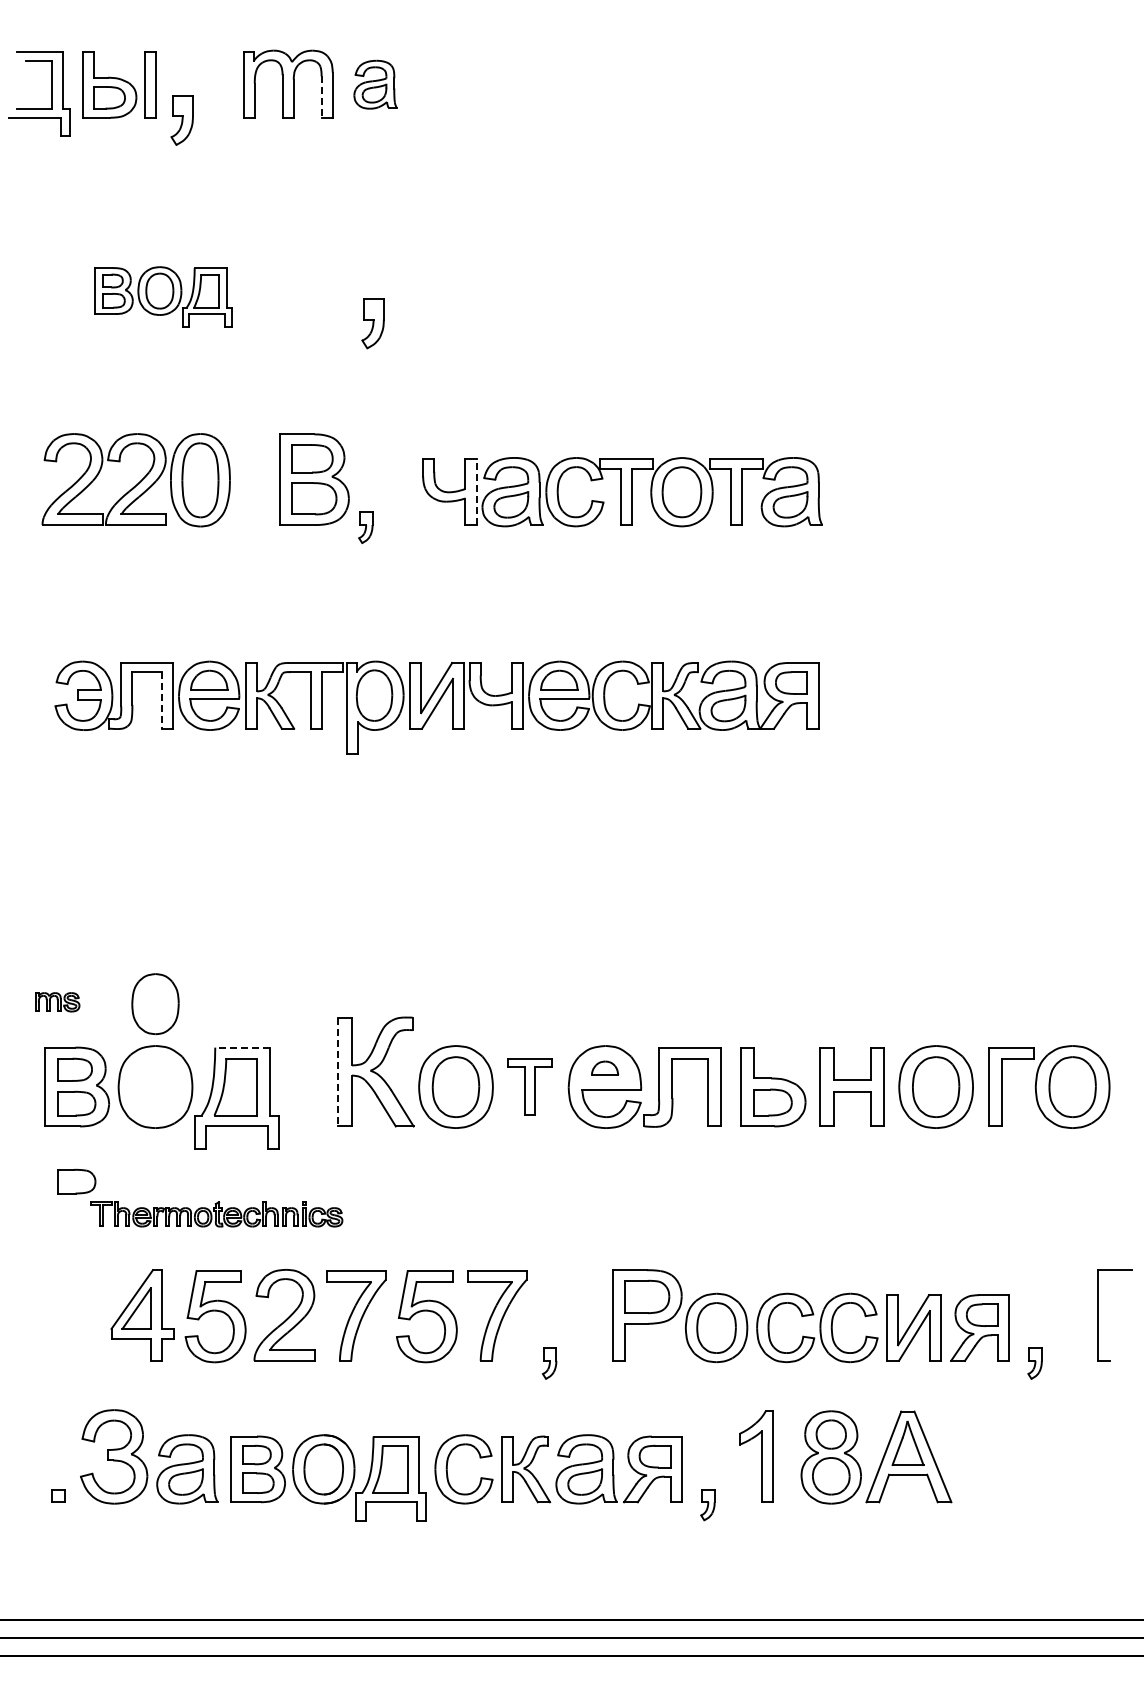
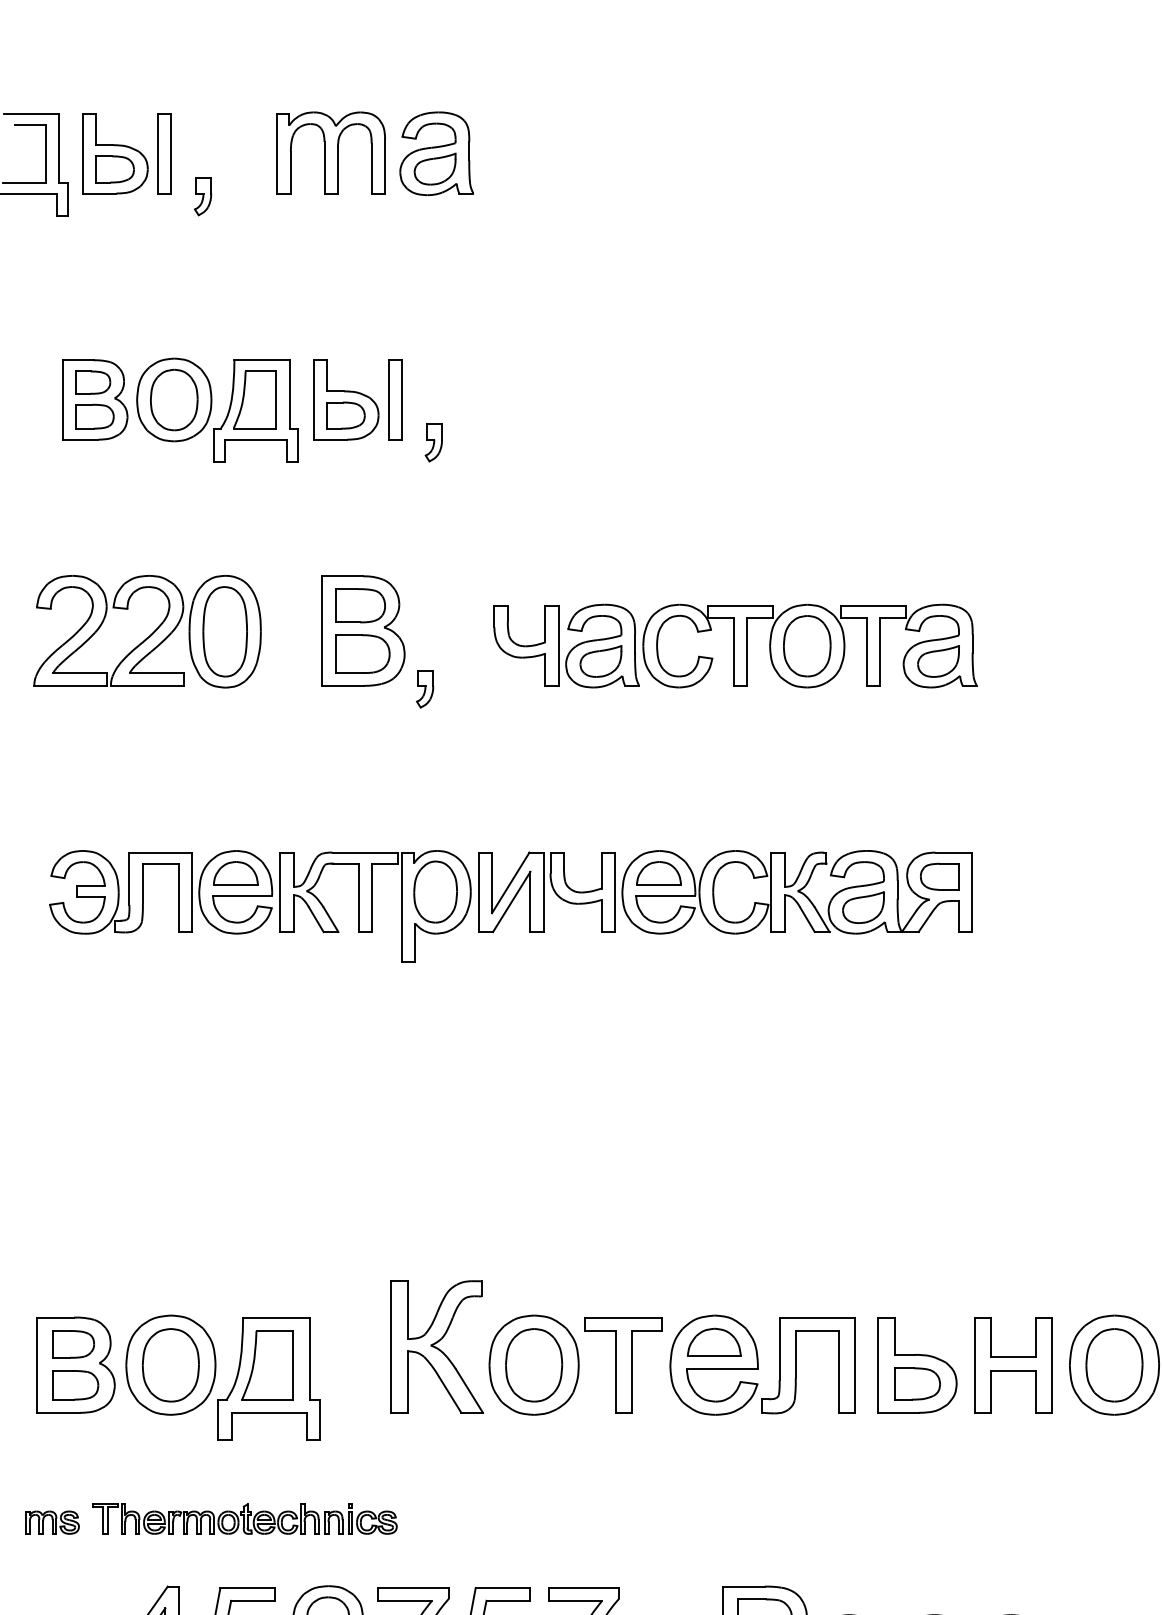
part: (375, 84) -> (436, 153), size x1.43
line: (321, 97) -> (371, 169), dashed -> solid
part: (181, 120) -> (202, 196), size x0.62
part: (310, 288) -> (358, 399), added
part: (163, 296) -> (180, 409), size x1.43
part: (372, 324) -> (433, 443), size x0.62
line: (476, 492) -> (558, 646), dashed -> solid
line: (161, 700) -> (178, 897), dashed -> solid
part: (57, 1002) -> (52, 1522), moved
part: (155, 1004) -> (170, 1365), moved
line: (242, 1047) -> (276, 1317), dashed -> solid
part: (604, 1068) -> (713, 1342), size x1.67
line: (337, 1072) -> (390, 1347), dashed -> solid
part: (529, 1086) -> (622, 1364), size x1.43
part: (76, 1181) -> (75, 1479), removed

